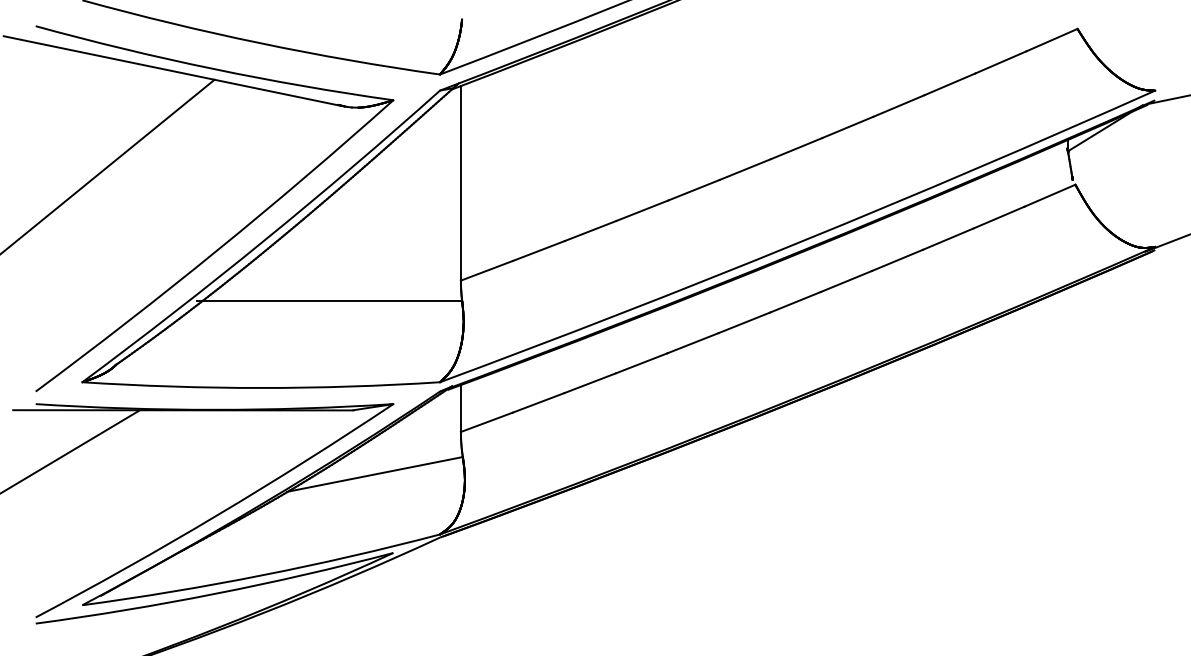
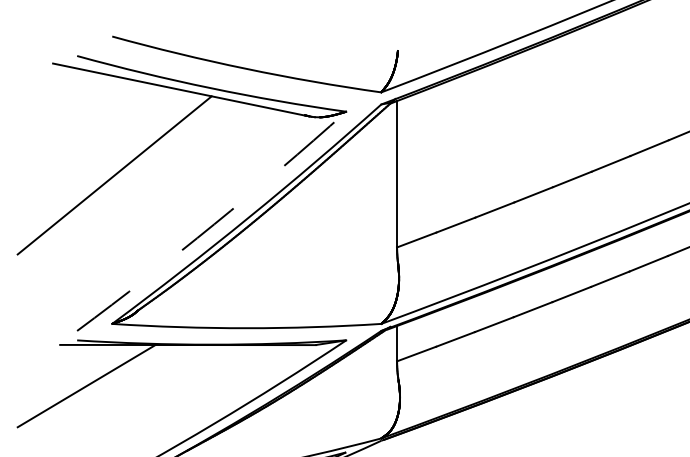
arc: (217, 250) -> (213, 224), solid -> dashed
line: (329, 301) -> (298, 263), removed
line: (374, 474) -> (332, 393), removed

